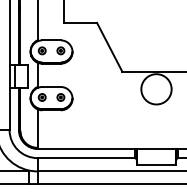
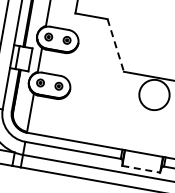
line: (109, 47) -> (115, 45), solid -> dashed
line: (156, 164) -> (141, 169), solid -> dashed

